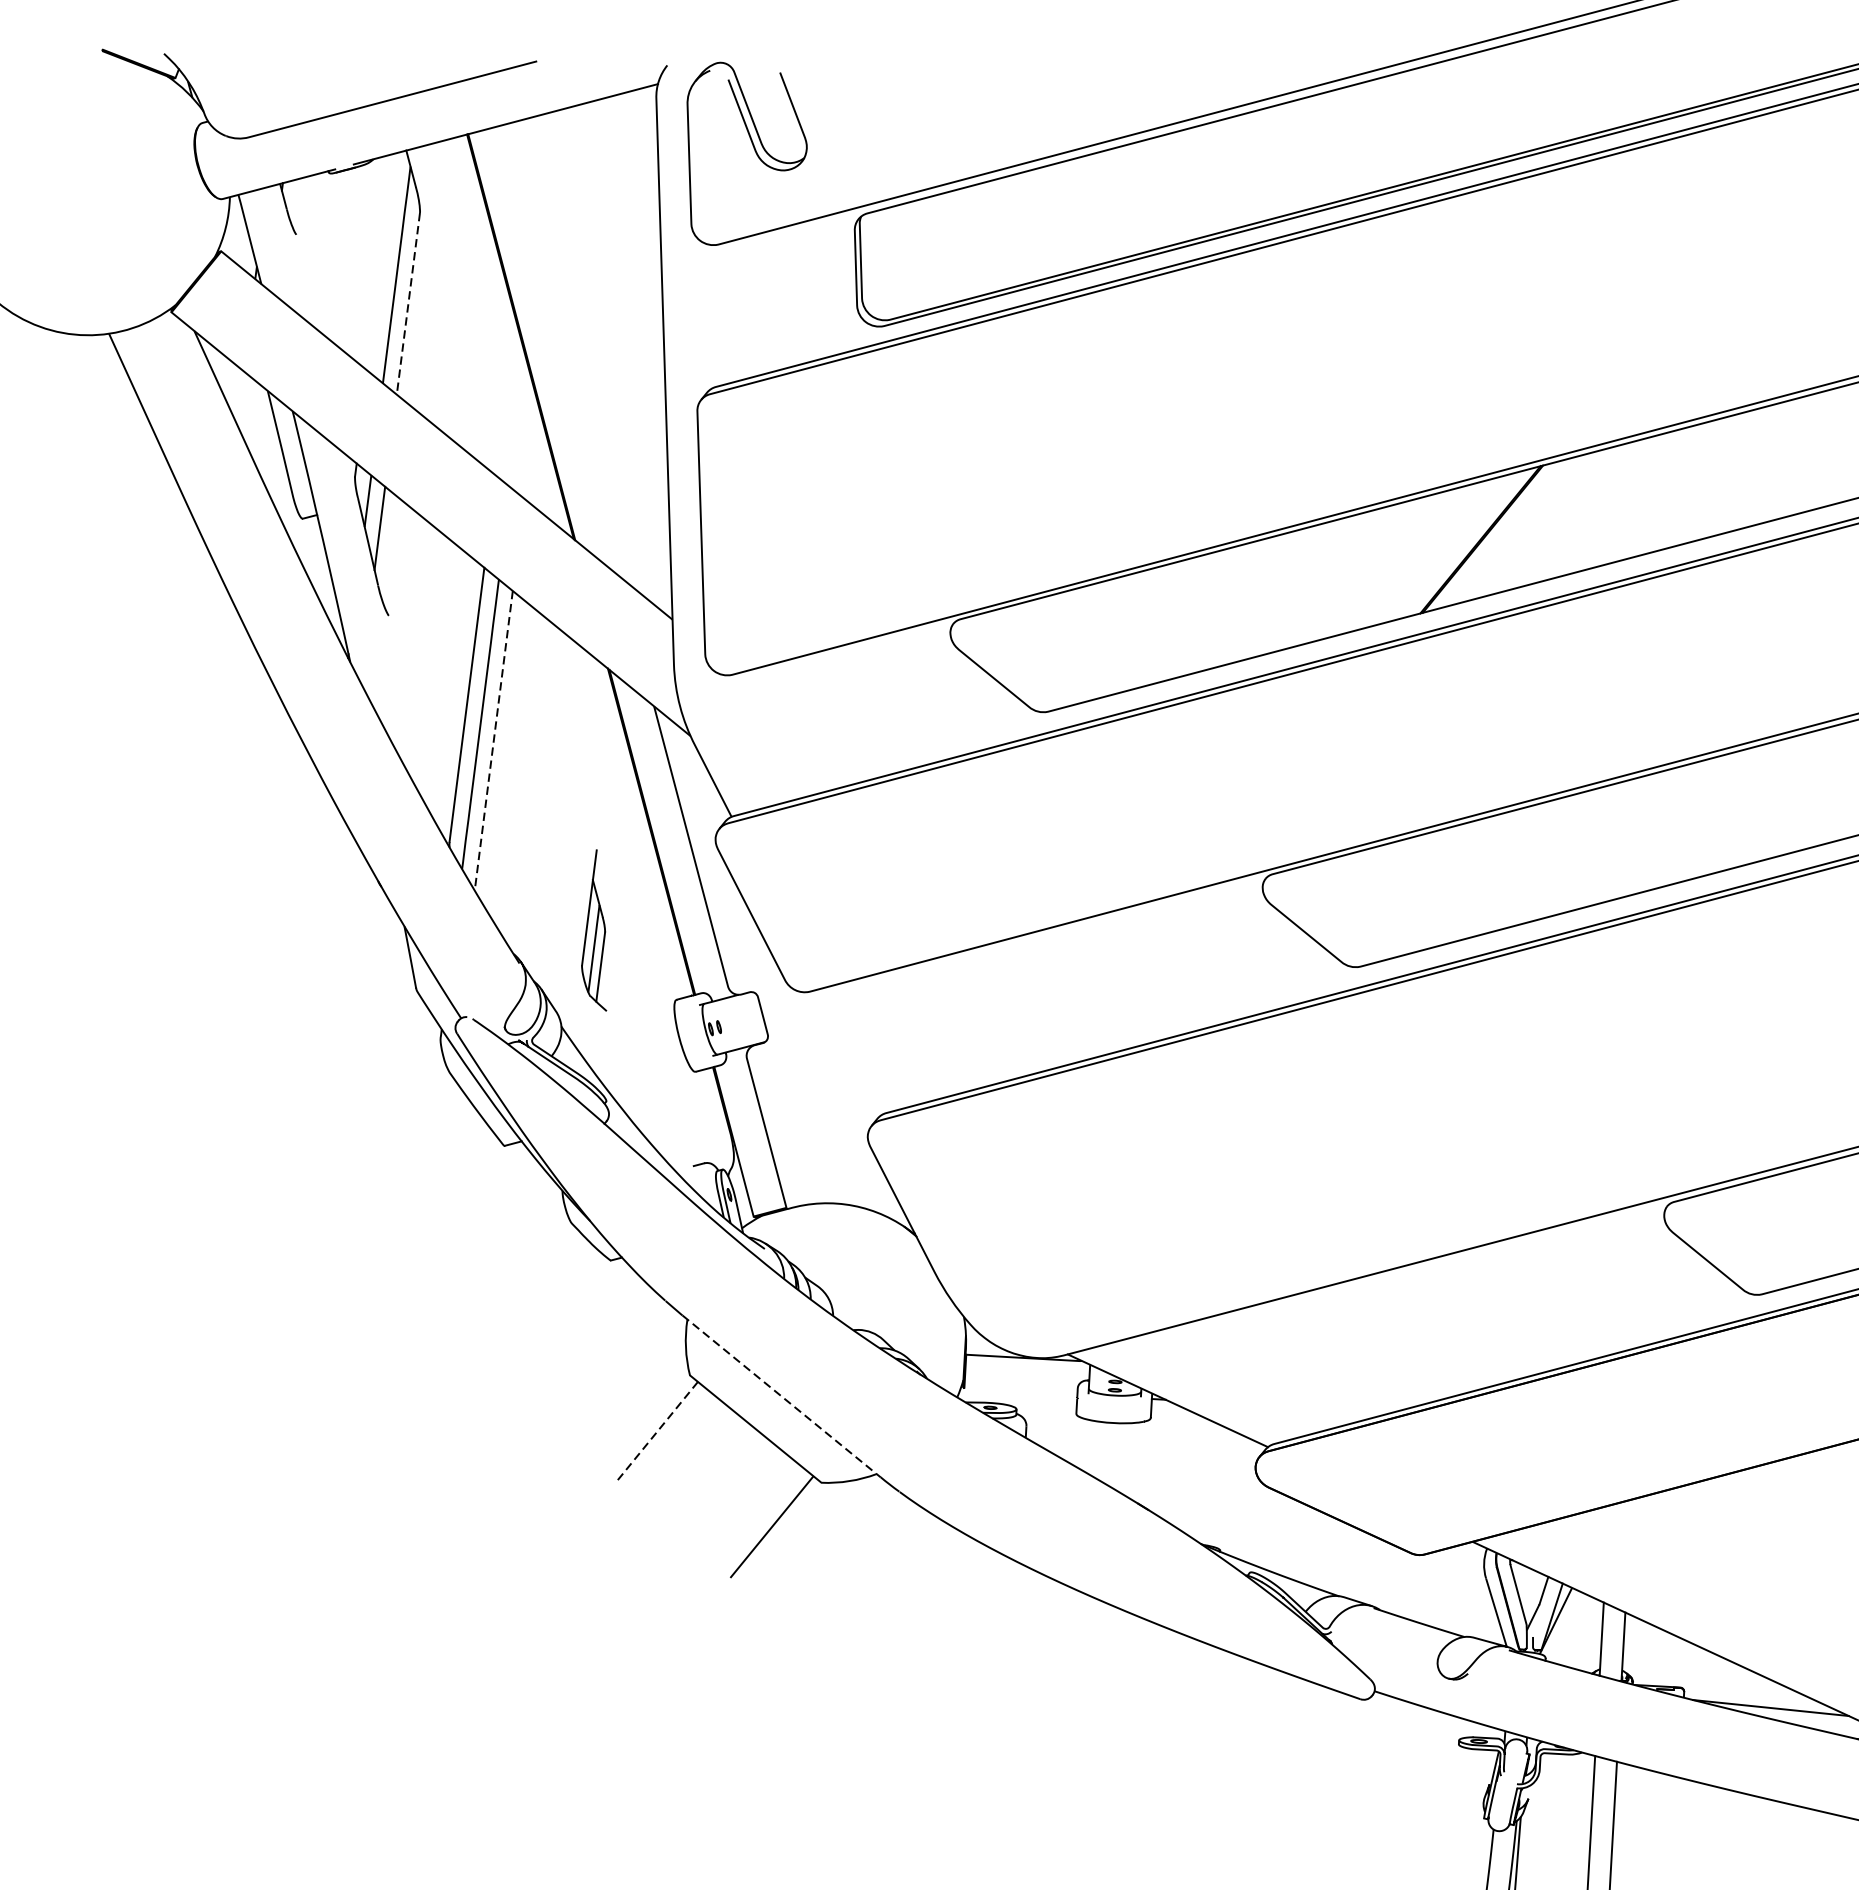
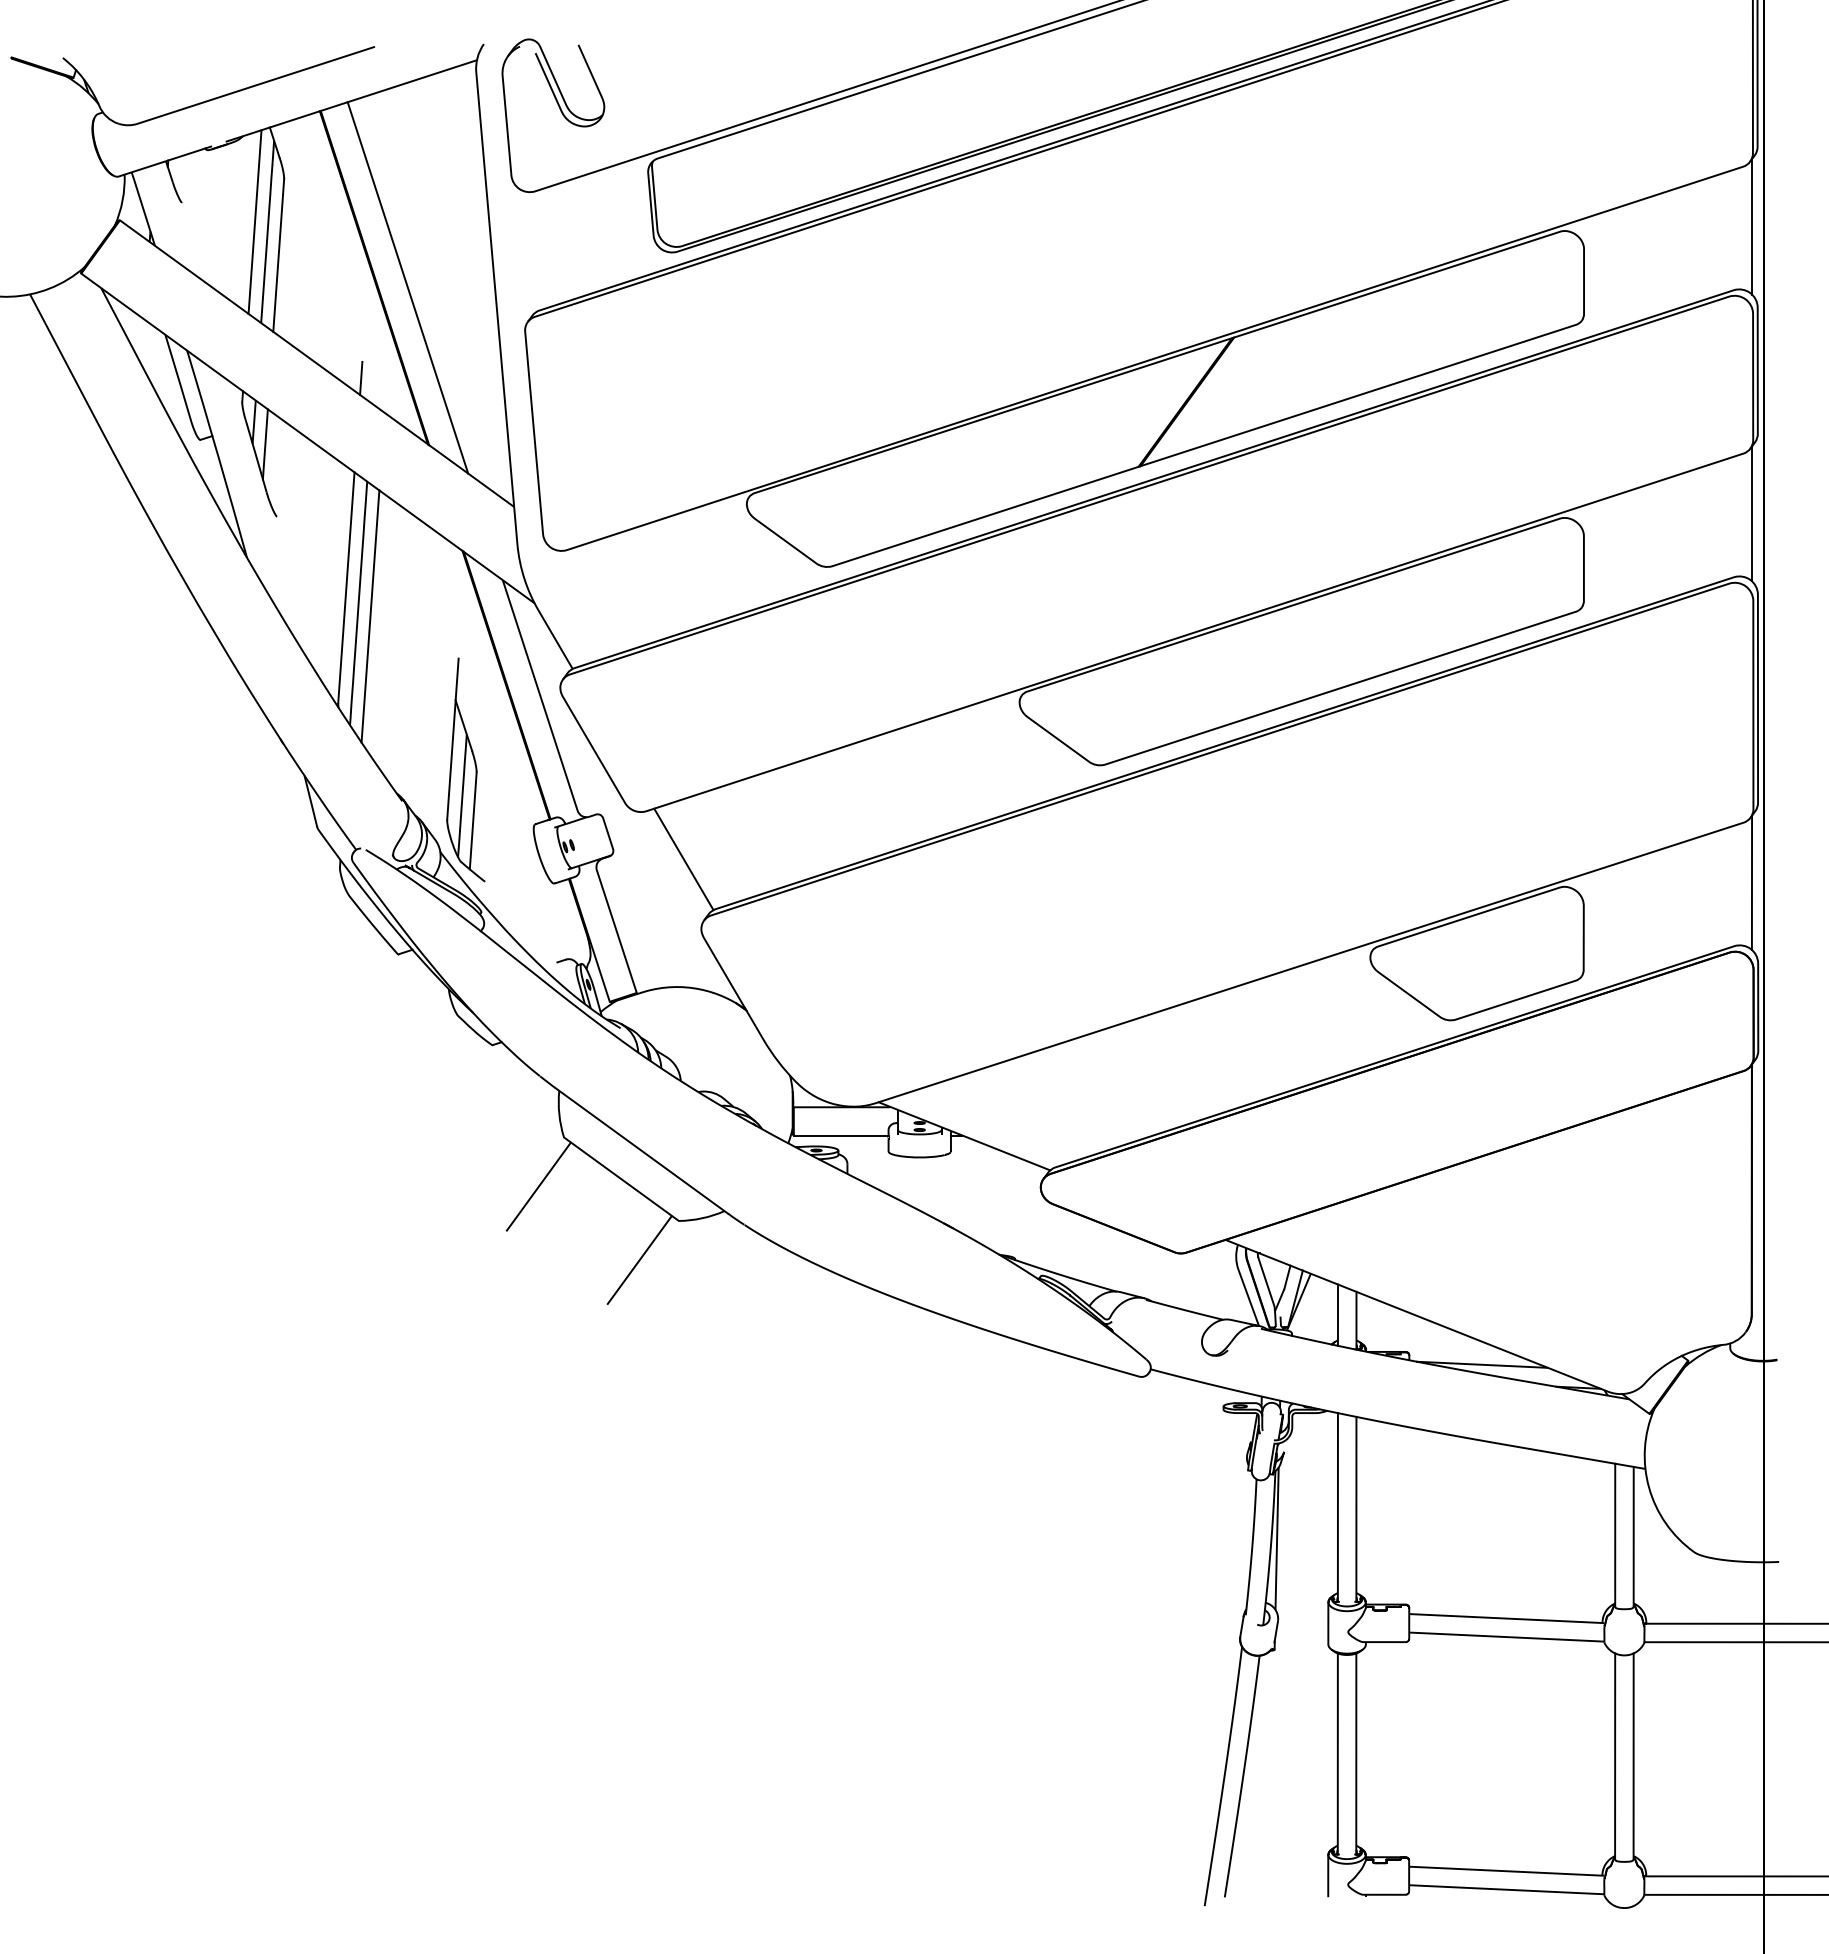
line: (381, 261) -> (254, 221), added
line: (408, 303) -> (278, 255), dashed -> solid
line: (559, 350) -> (407, 287), added
line: (499, 455) -> (361, 377), added
line: (493, 740) -> (370, 616), dashed -> solid
part: (596, 929) -> (465, 769), size x1.67
line: (851, 1051) -> (683, 859), added
line: (1020, 1391) -> (840, 1135), added
line: (781, 1397) -> (641, 1151), dashed -> solid
line: (656, 1432) -> (538, 1186), dashed -> solid

